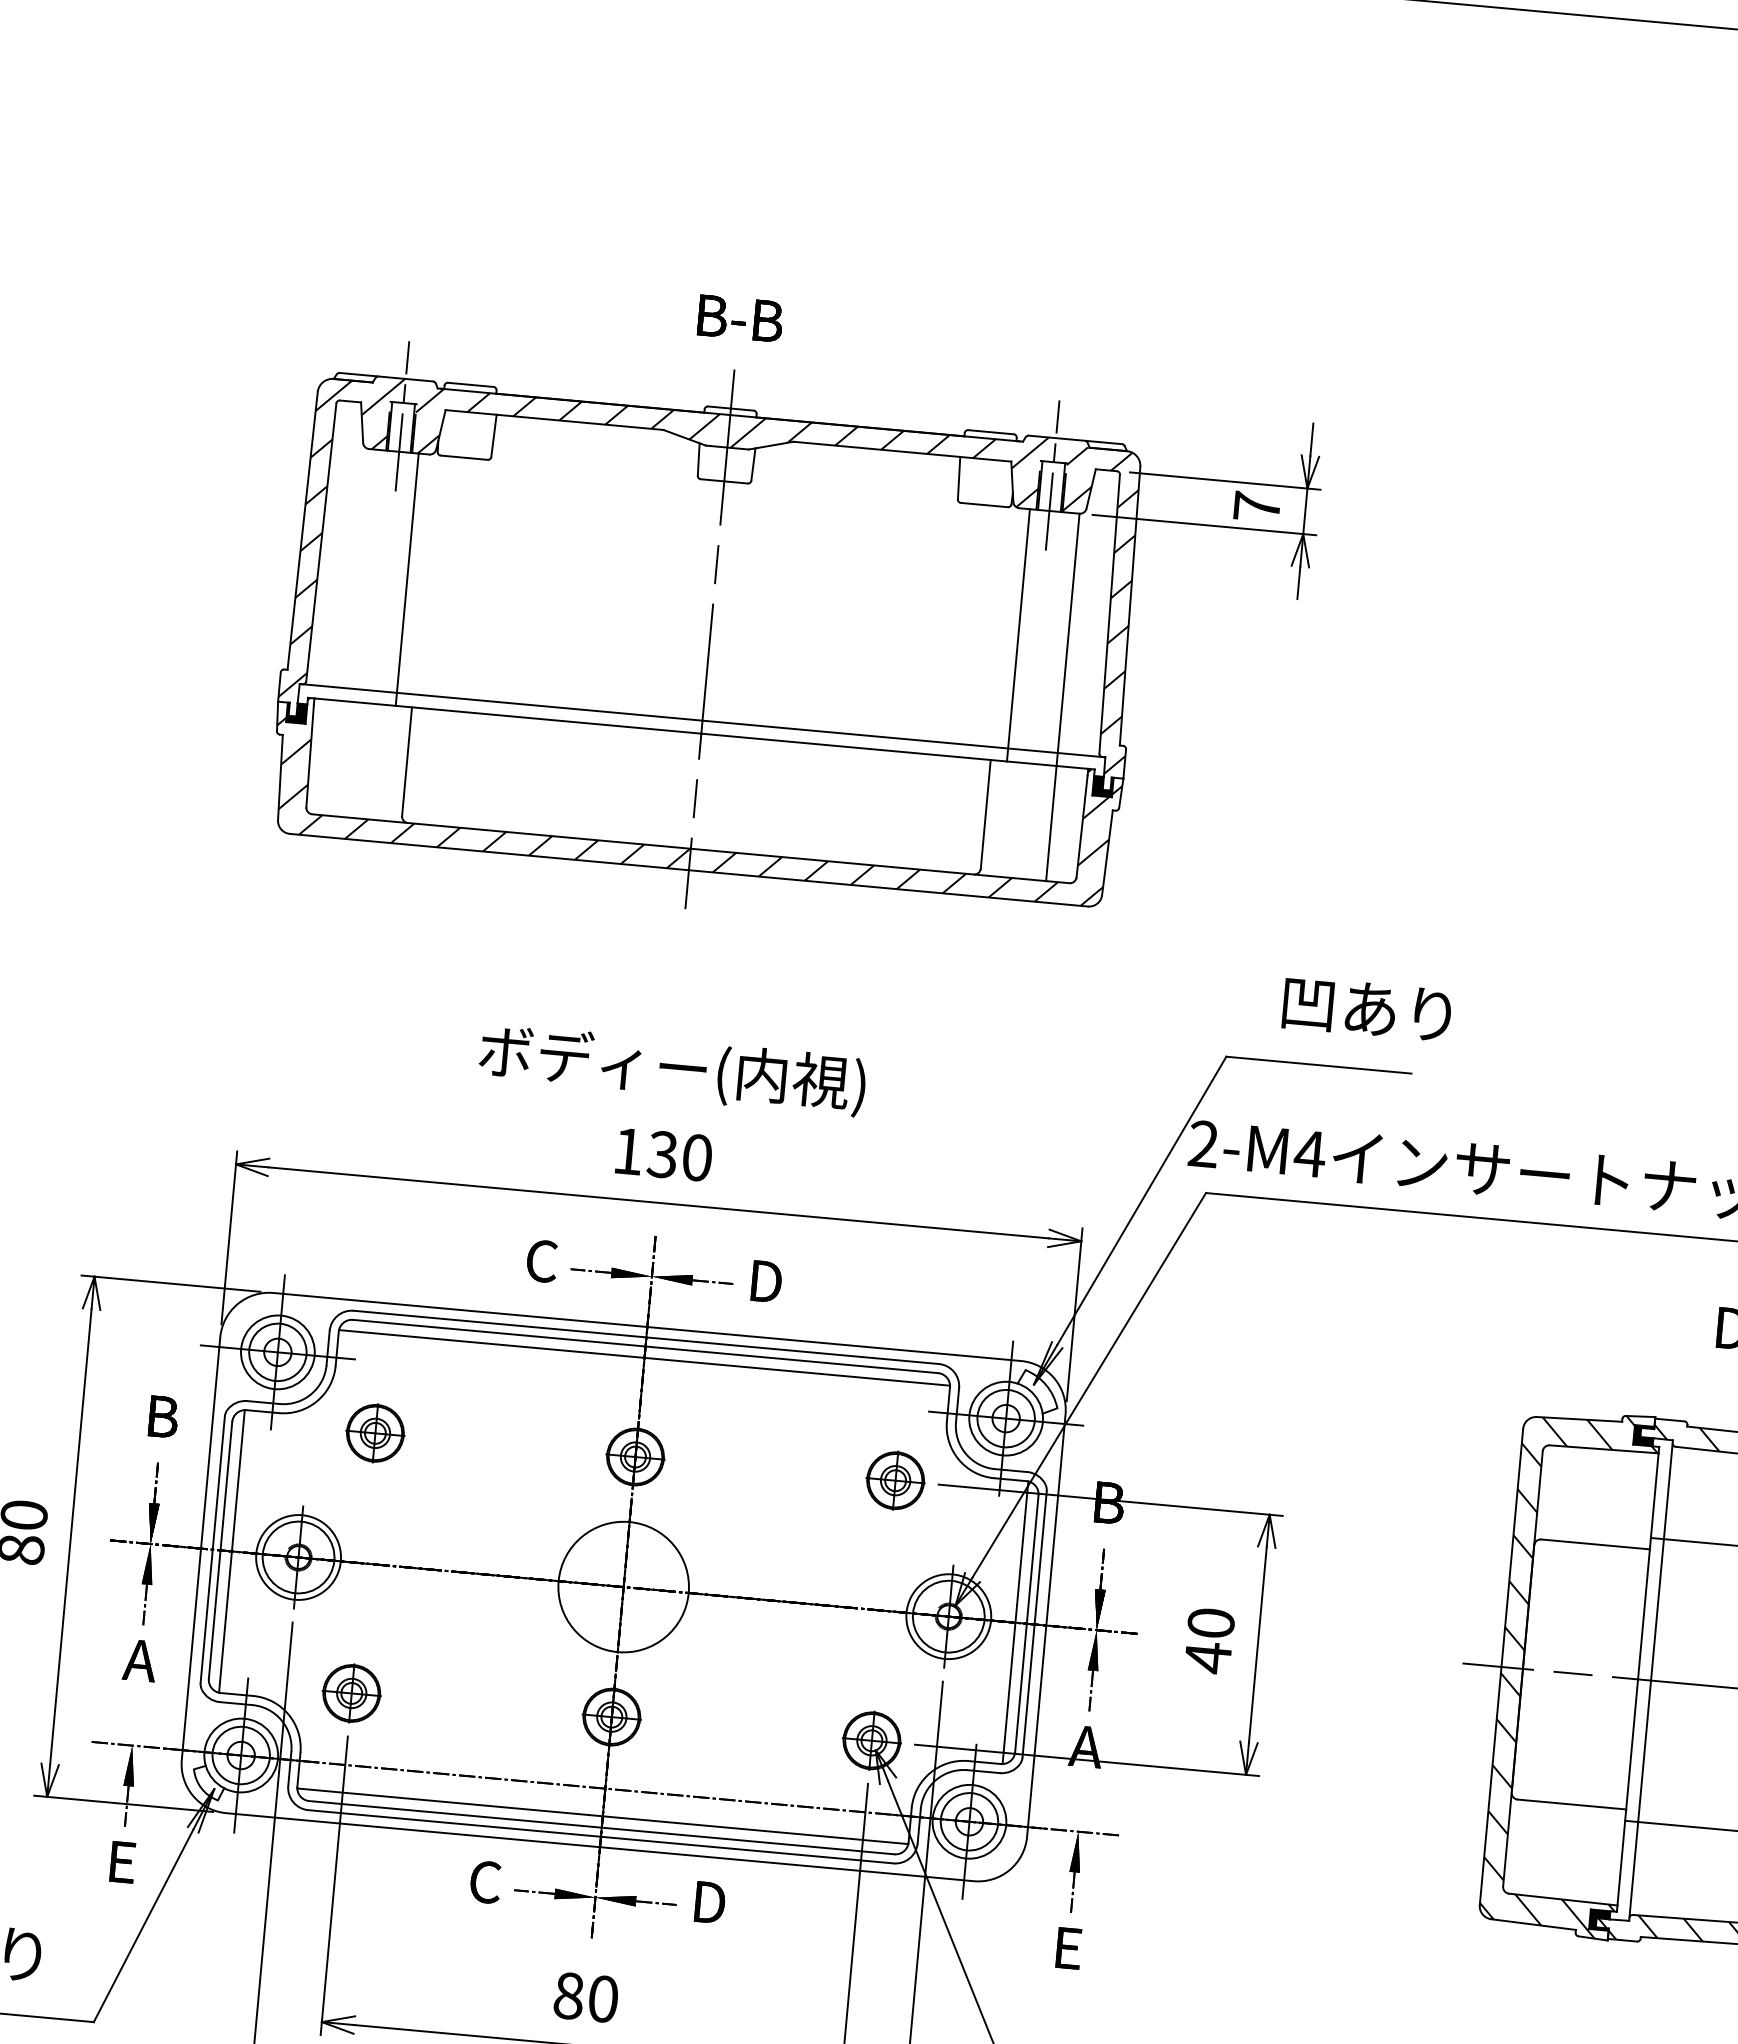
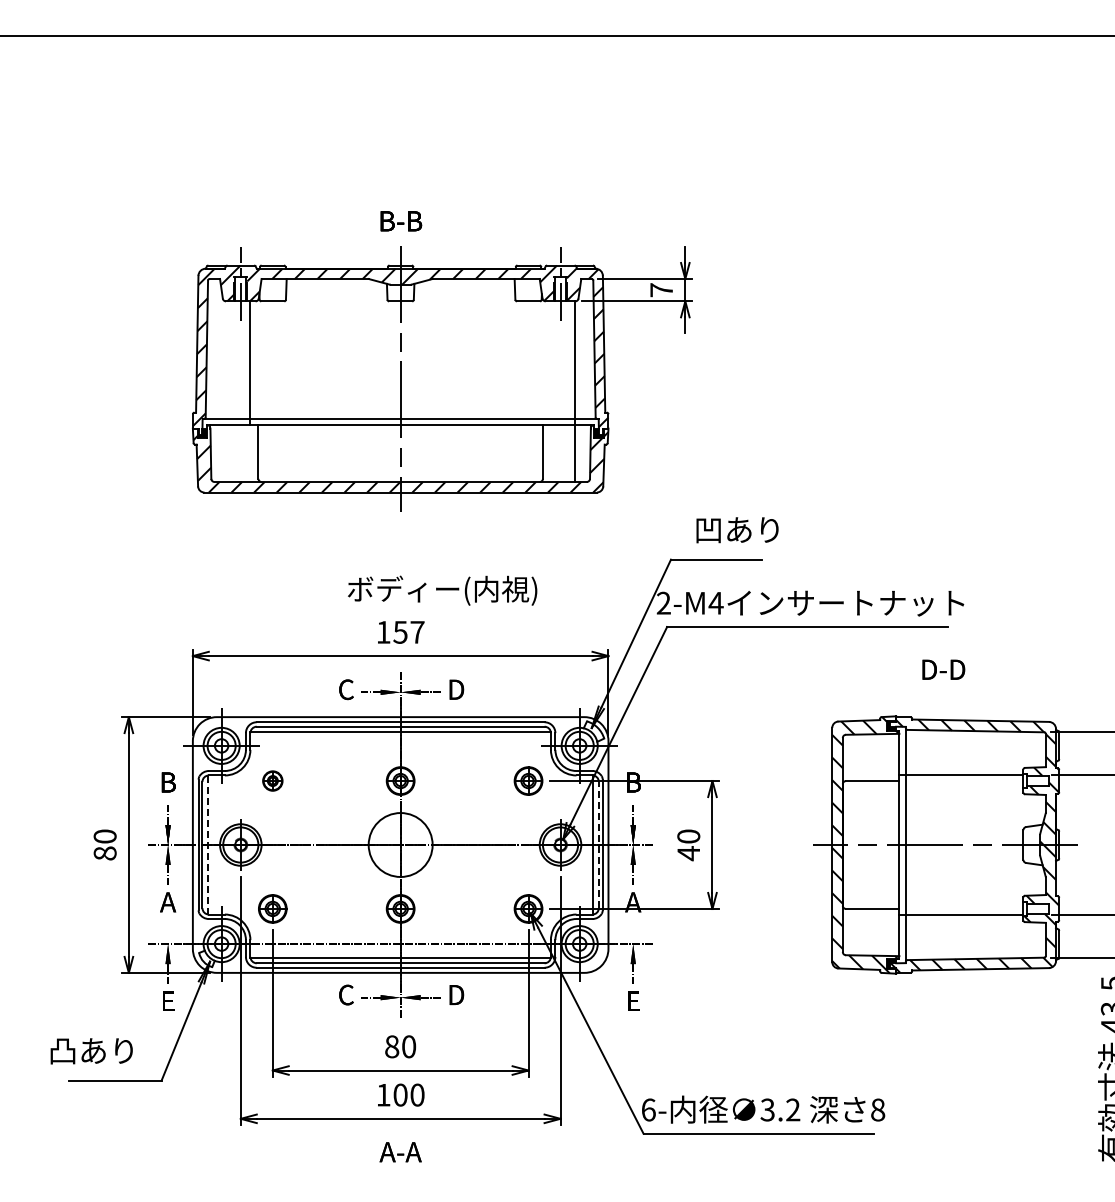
line: (1017, 635) -> (550, 363), removed
text: (672, 1069) -> (442, 590), moved
text: (679, 1154) -> (408, 631), 130 -> 157
part: (374, 1432) -> (272, 780), size x0.7
line: (232, 1552) -> (208, 845), solid -> dashed
line: (1026, 1622) -> (598, 844), solid -> dashed

